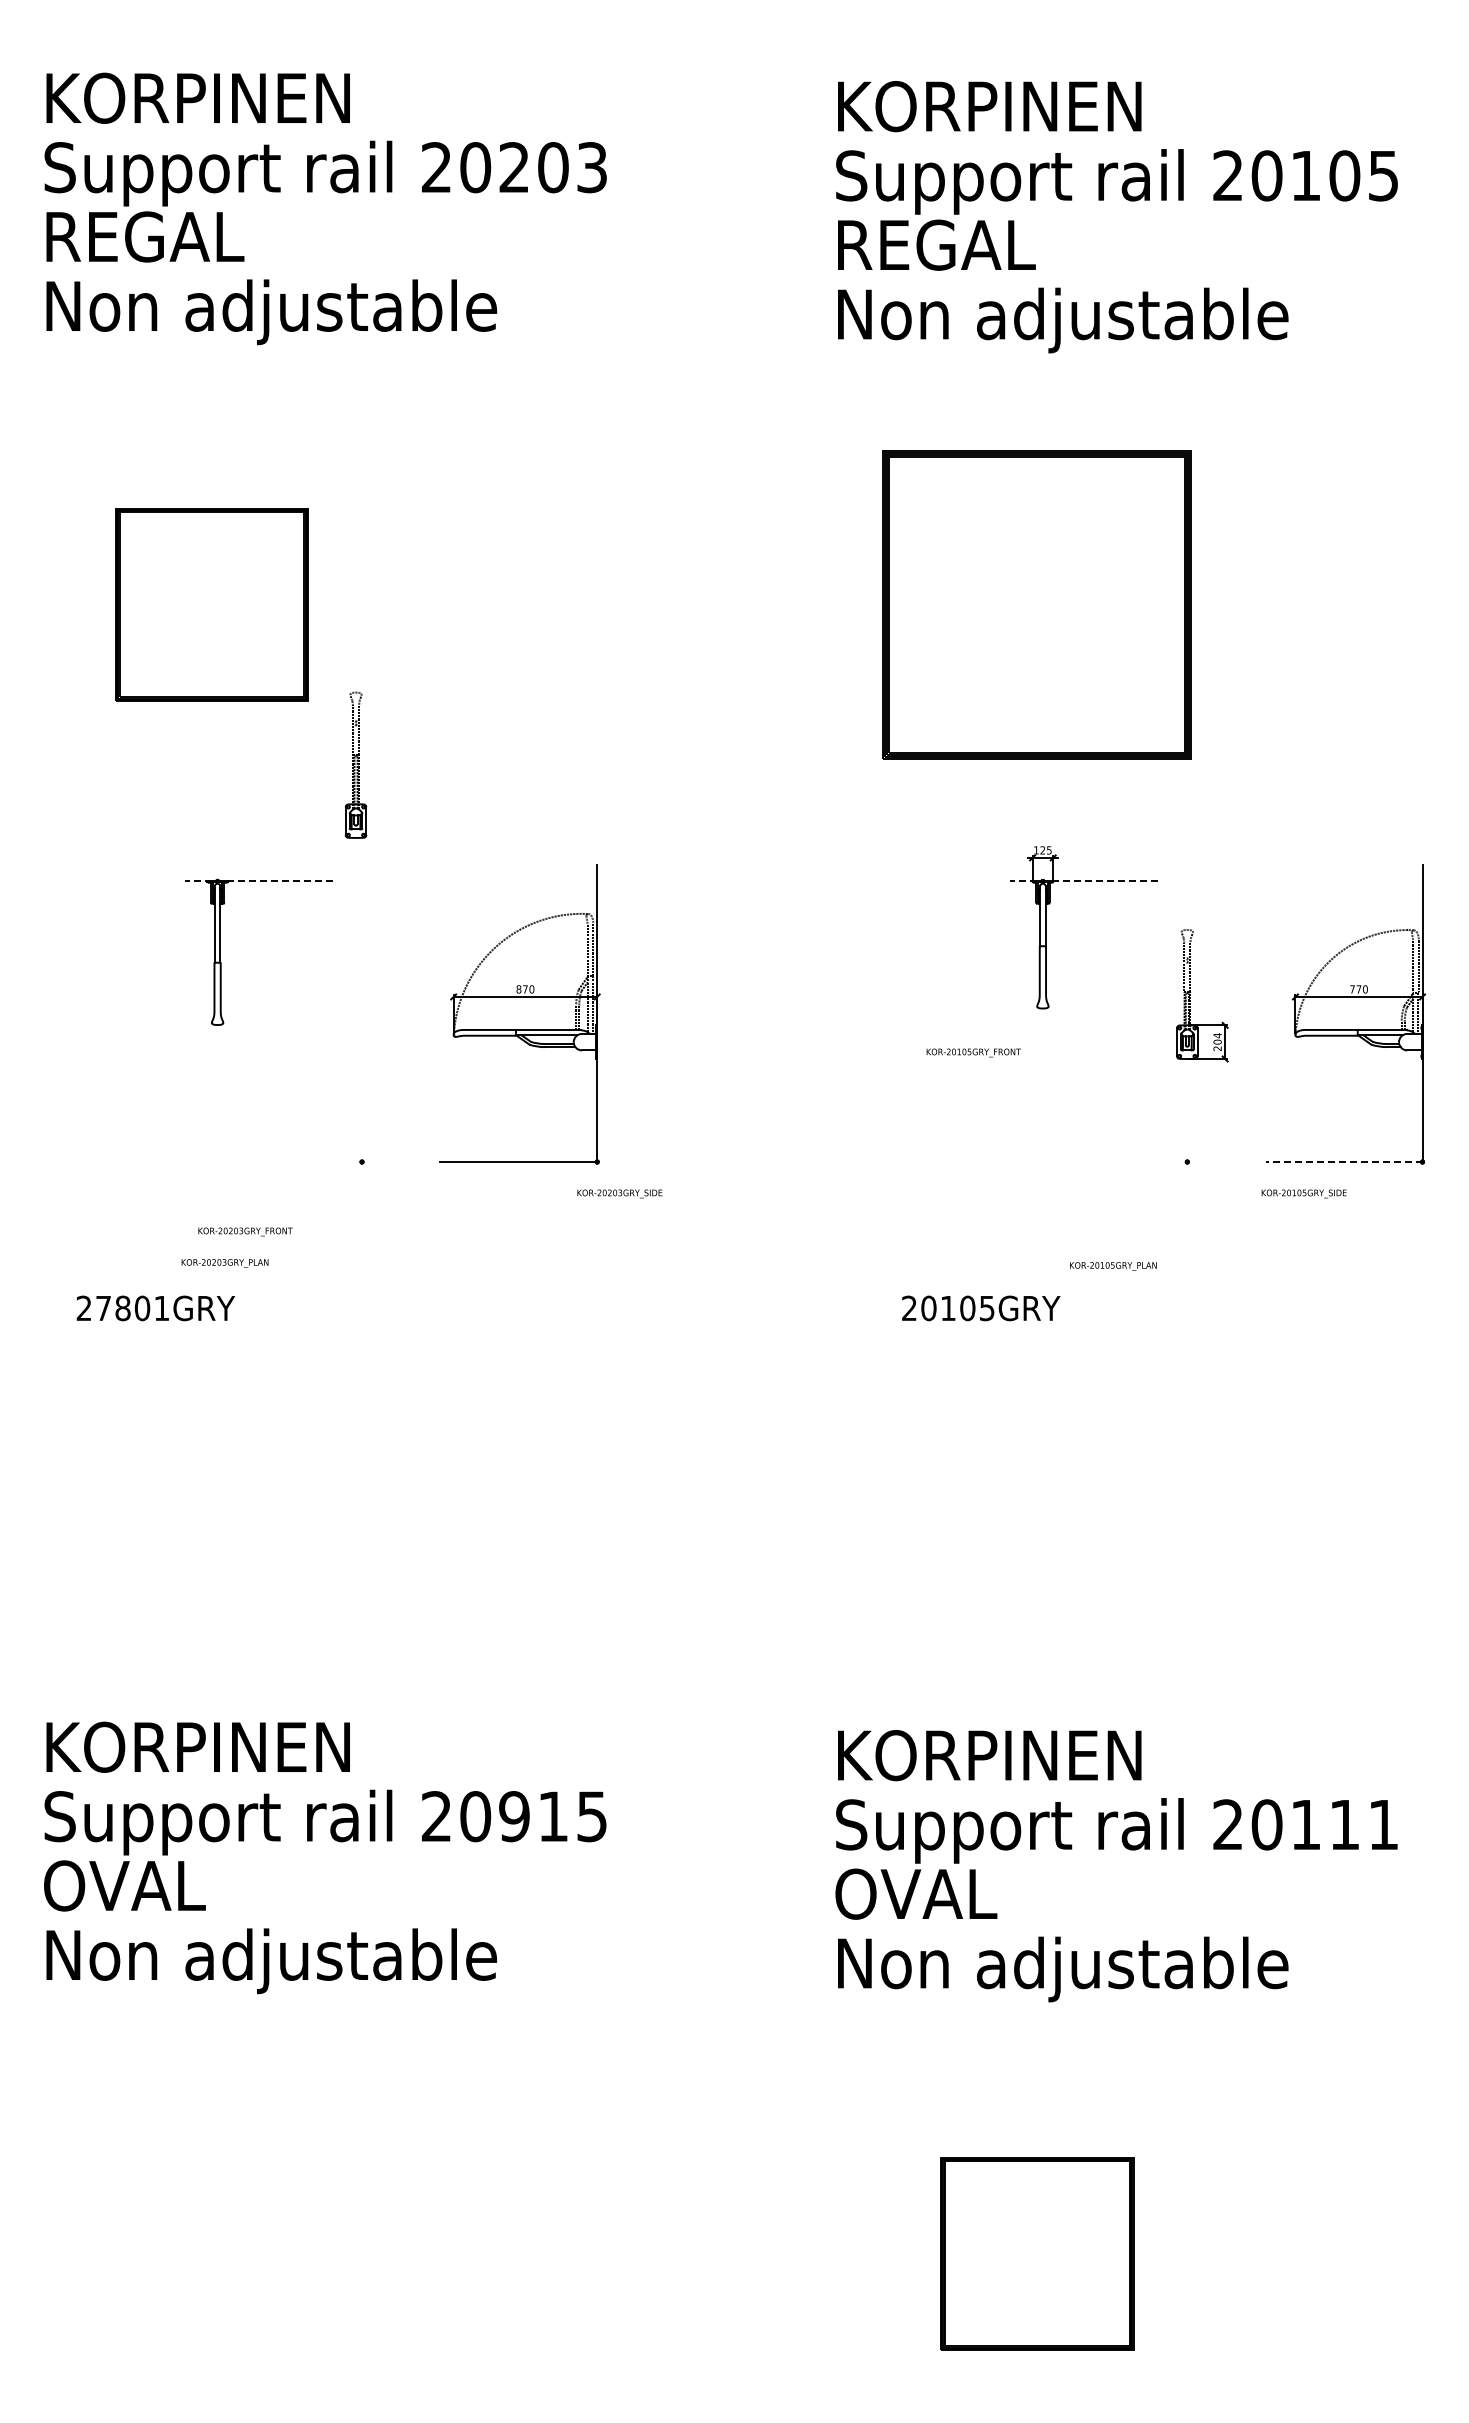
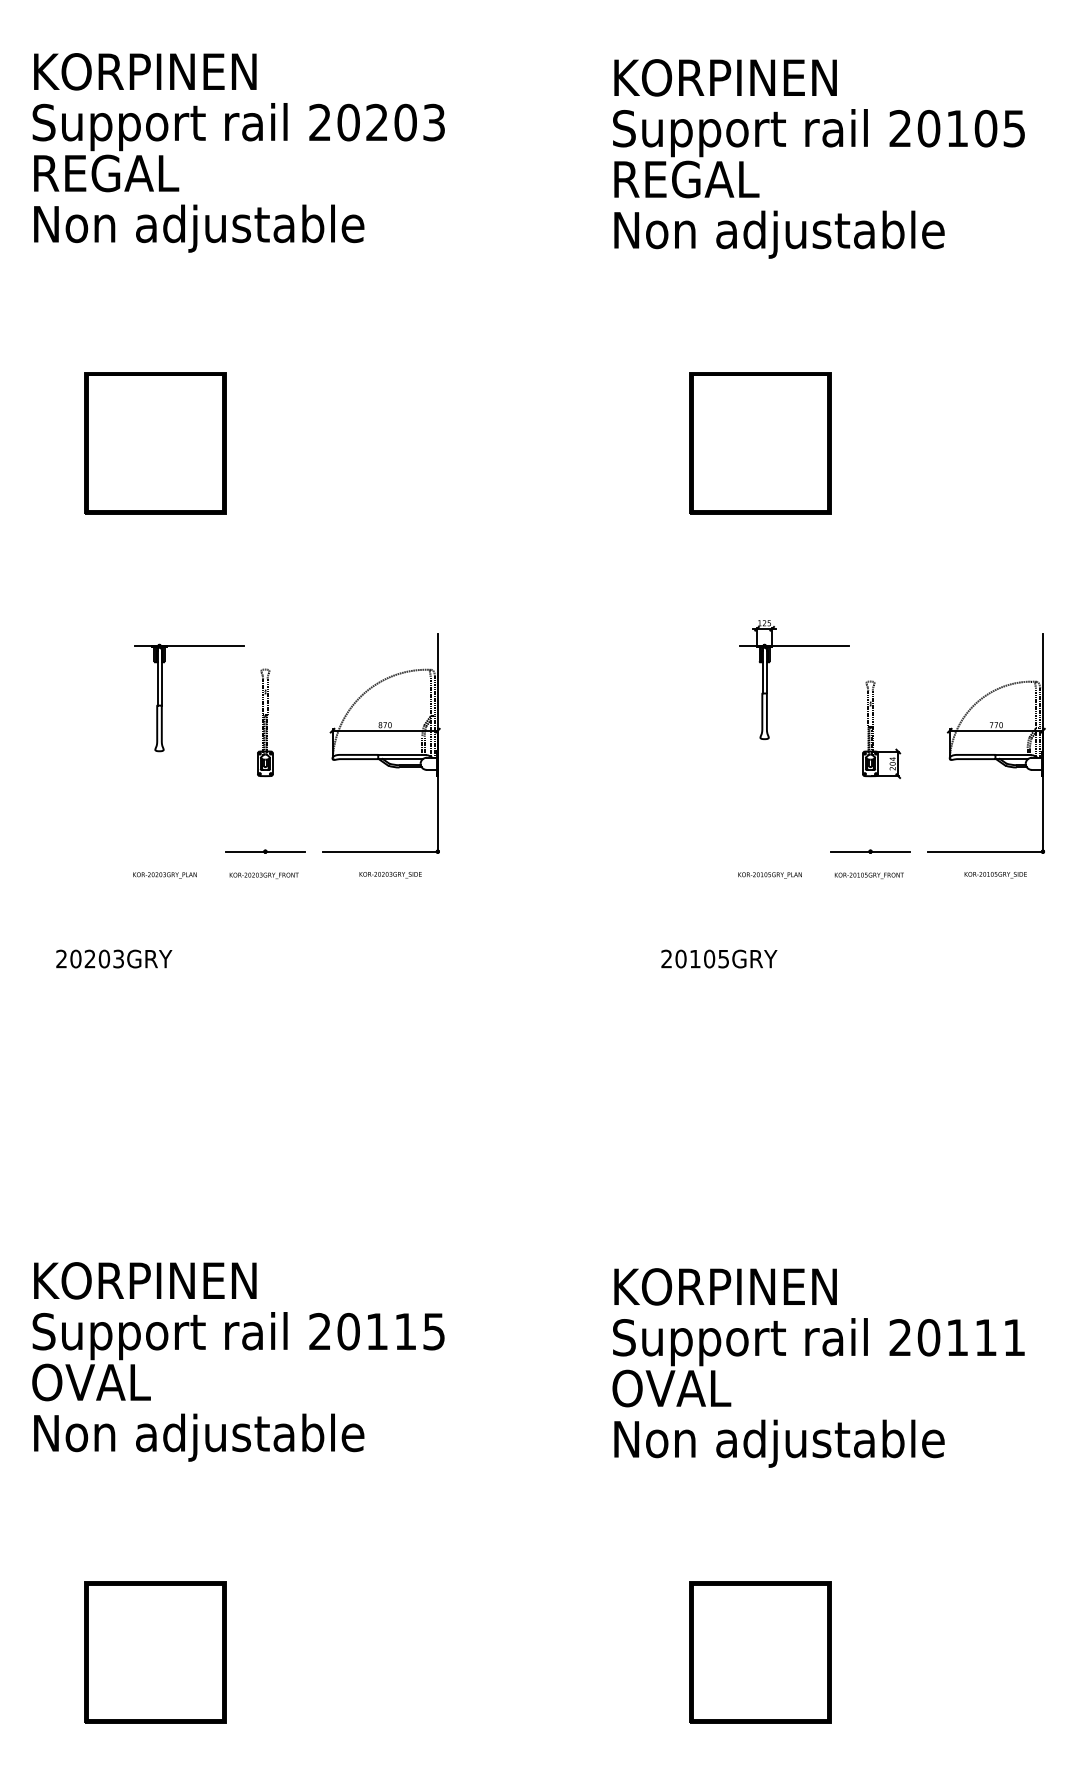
part: (1037, 604) -> (760, 442), size x0.62
part: (355, 764) -> (265, 722), moved
line: (258, 881) -> (189, 646), dashed -> solid
line: (1083, 881) -> (794, 646), dashed -> solid
text: (973, 1052) -> (869, 875), moved
line: (361, 1162) -> (265, 852), added
line: (1186, 1162) -> (869, 852), added
line: (1343, 1162) -> (985, 852), dashed -> solid
text: (619, 1193) -> (390, 874), moved
text: (1303, 1193) -> (995, 874), moved
text: (245, 1231) -> (264, 875), moved
text: (224, 1263) -> (164, 875), moved
text: (1113, 1266) -> (770, 875), moved
text: (132, 1308) -> (97, 959), 27801GRY -> 20203GRY
text: (514, 1816) -> (377, 1331), 20915 -> 20115
part: (211, 2253) -> (155, 1651), added

